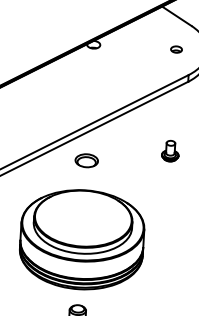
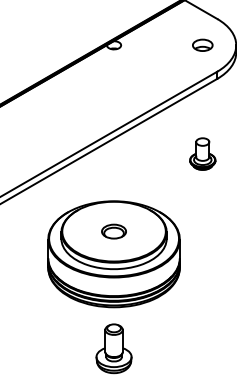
part: (176, 48) -> (202, 44), size x1.67
part: (170, 150) -> (202, 153), size x1.43
part: (86, 160) -> (113, 231), moved

